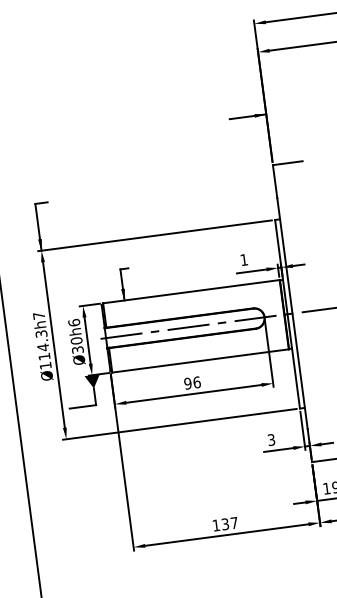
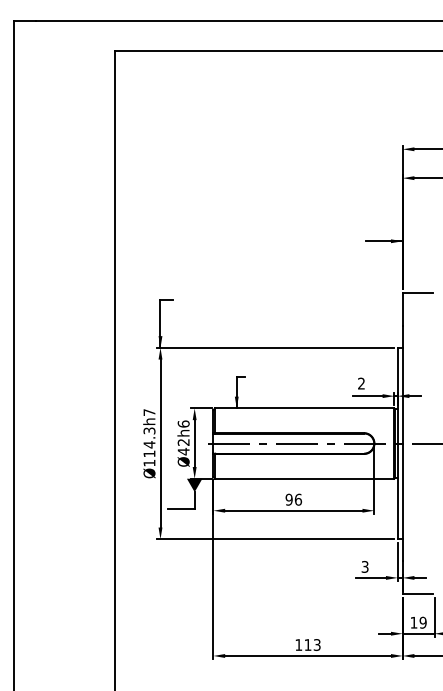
text: (244, 259) -> (361, 383), 1 -> 2
text: (76, 344) -> (183, 446), Ø30h6 -> Ø42h6
text: (229, 523) -> (312, 644), 137 -> 113

